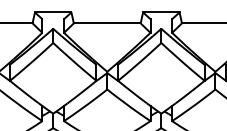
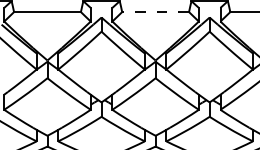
line: (107, 23) -> (155, 12), solid -> dashed

